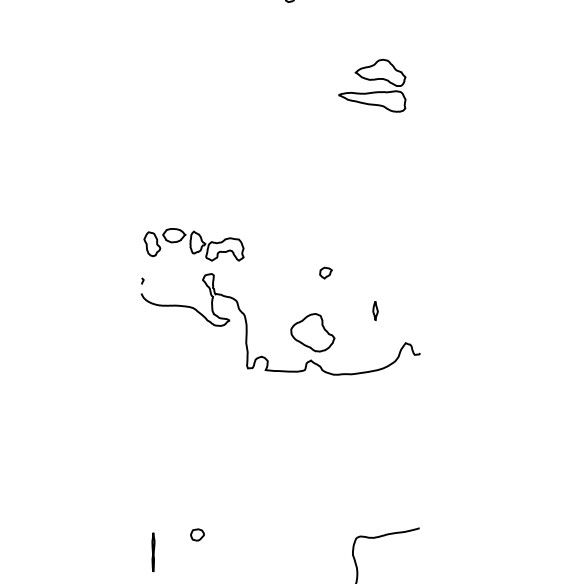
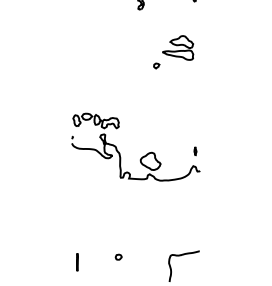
part: (325, 271) -> (156, 65), moved
part: (375, 311) -> (195, 151), moved
part: (197, 533) -> (118, 256), moved

